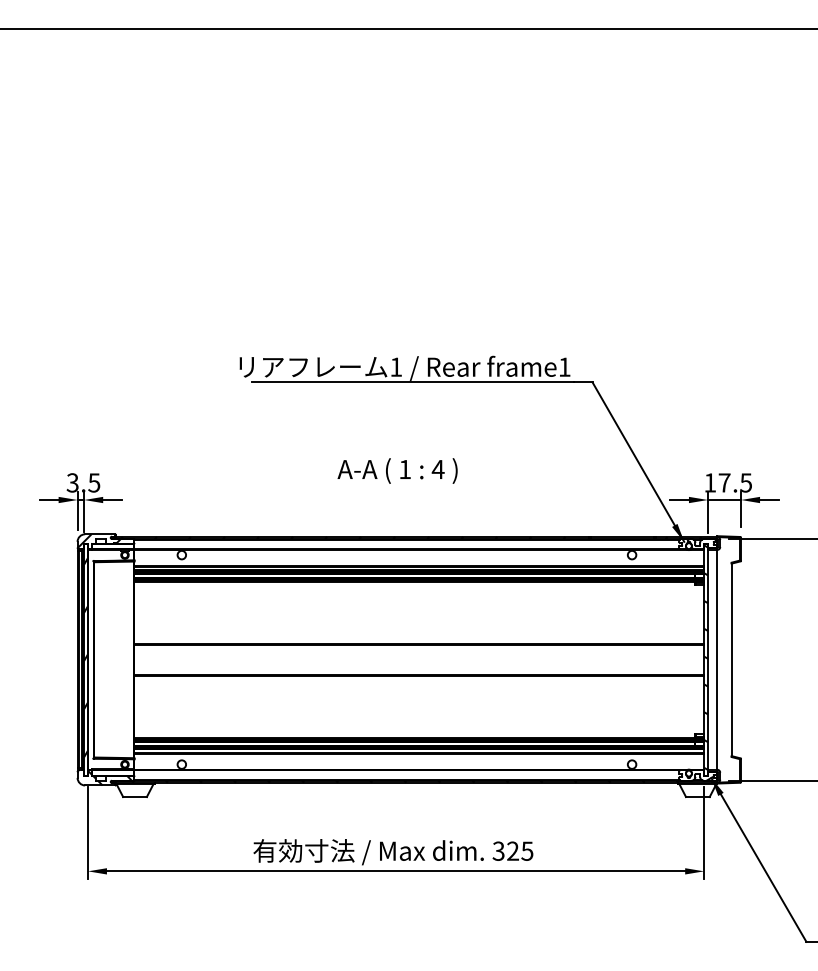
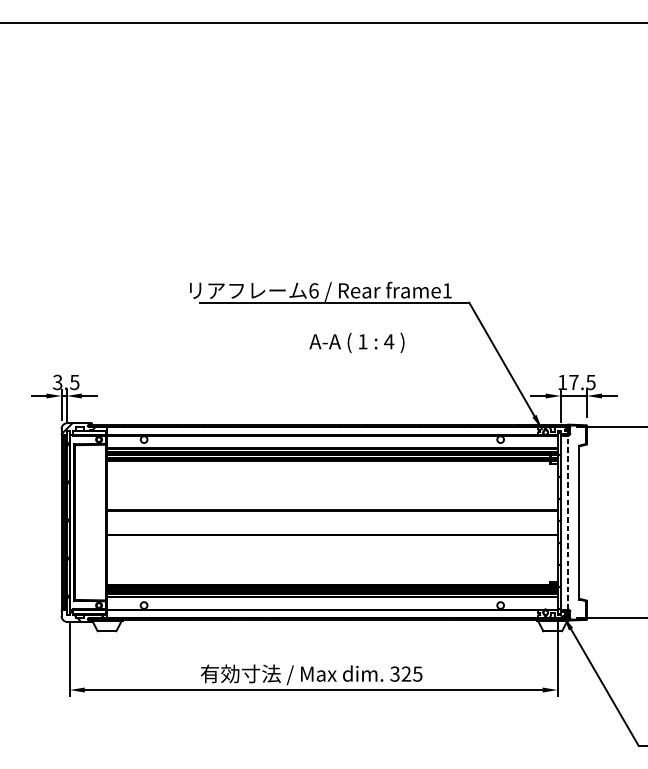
text: (396, 366) -> (314, 290), 1 -> 6
text: (397, 470) -> (356, 342), moved
line: (717, 659) -> (568, 522), solid -> dashed

